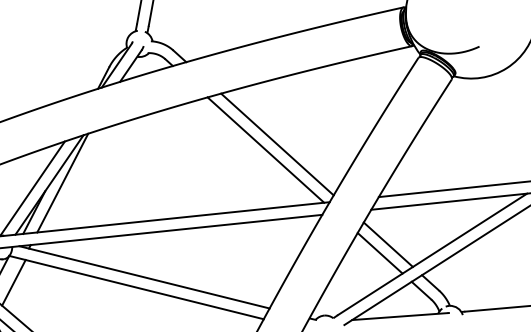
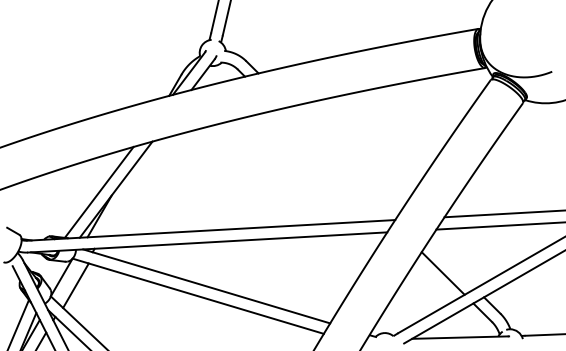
line: (277, 144) -> (345, 159), removed
line: (265, 149) -> (333, 164), removed
line: (62, 183) -> (129, 188), removed
line: (388, 244) -> (451, 265), removed

